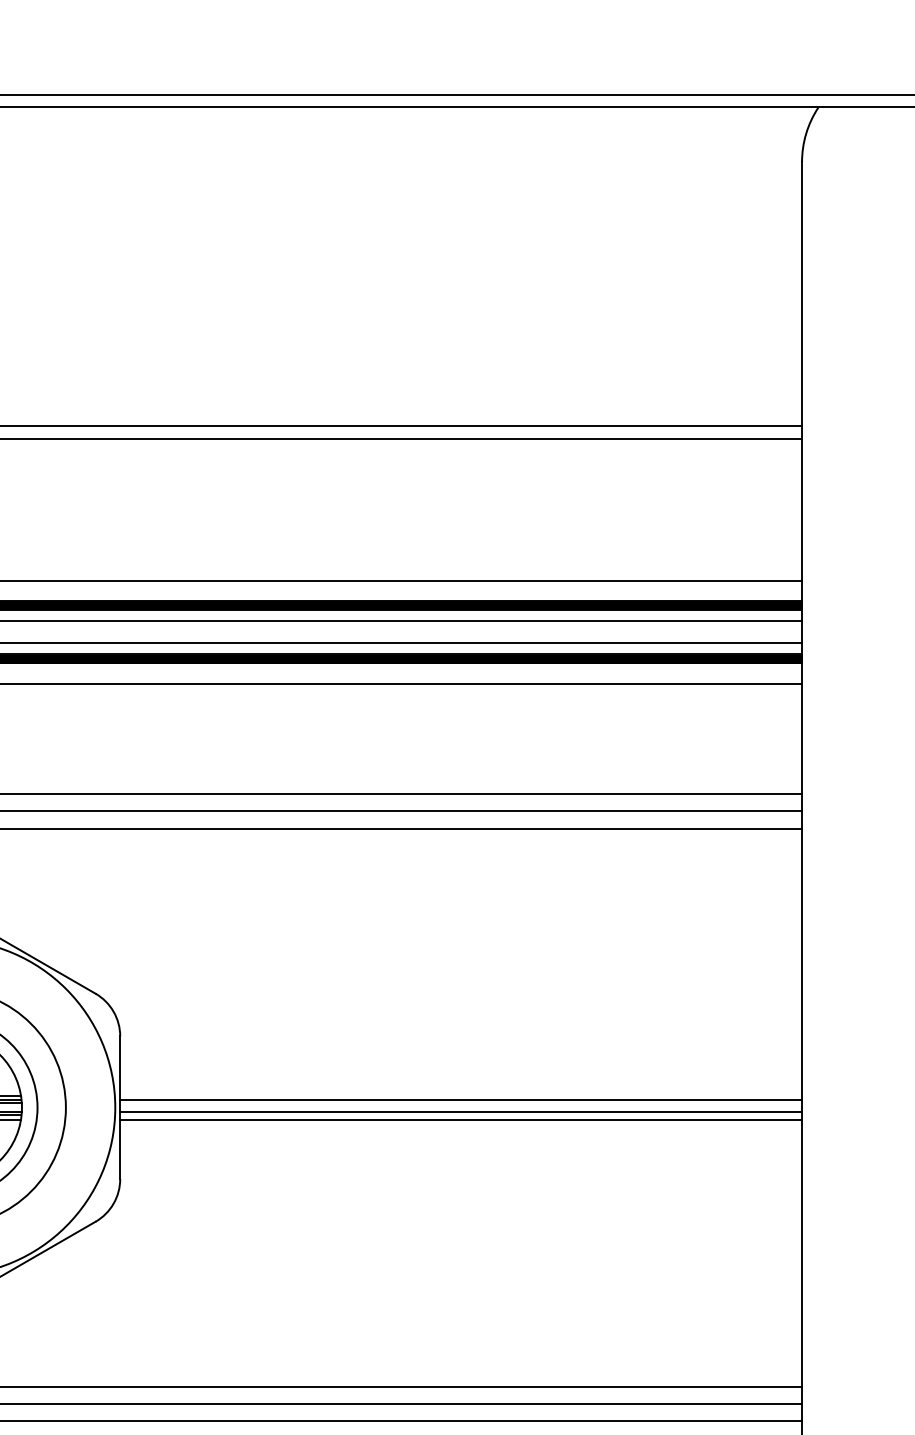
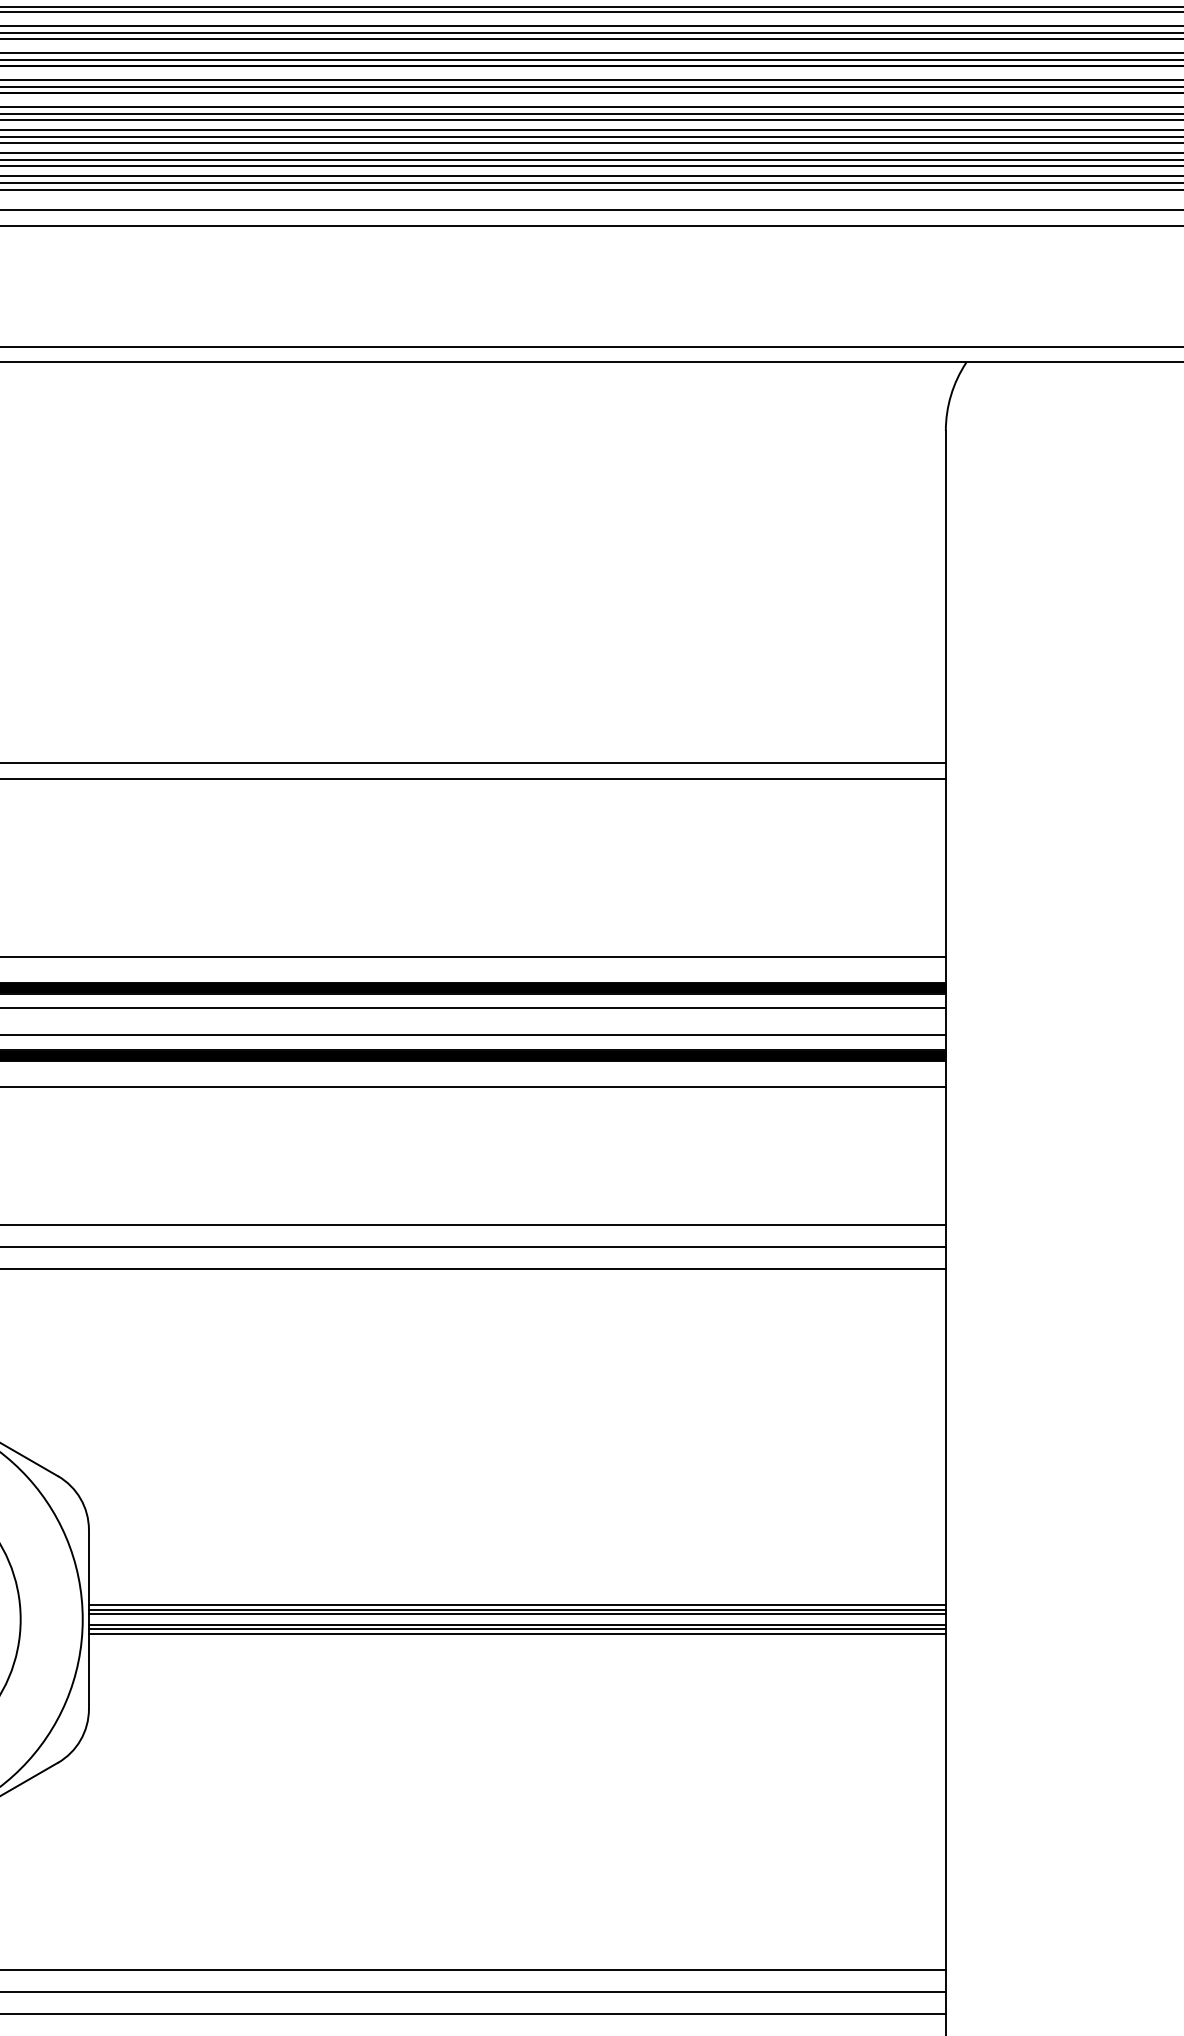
line: (460, 1095) -> (516, 1604), added
line: (460, 1102) -> (516, 1613), added
line: (460, 1114) -> (516, 1628), added

